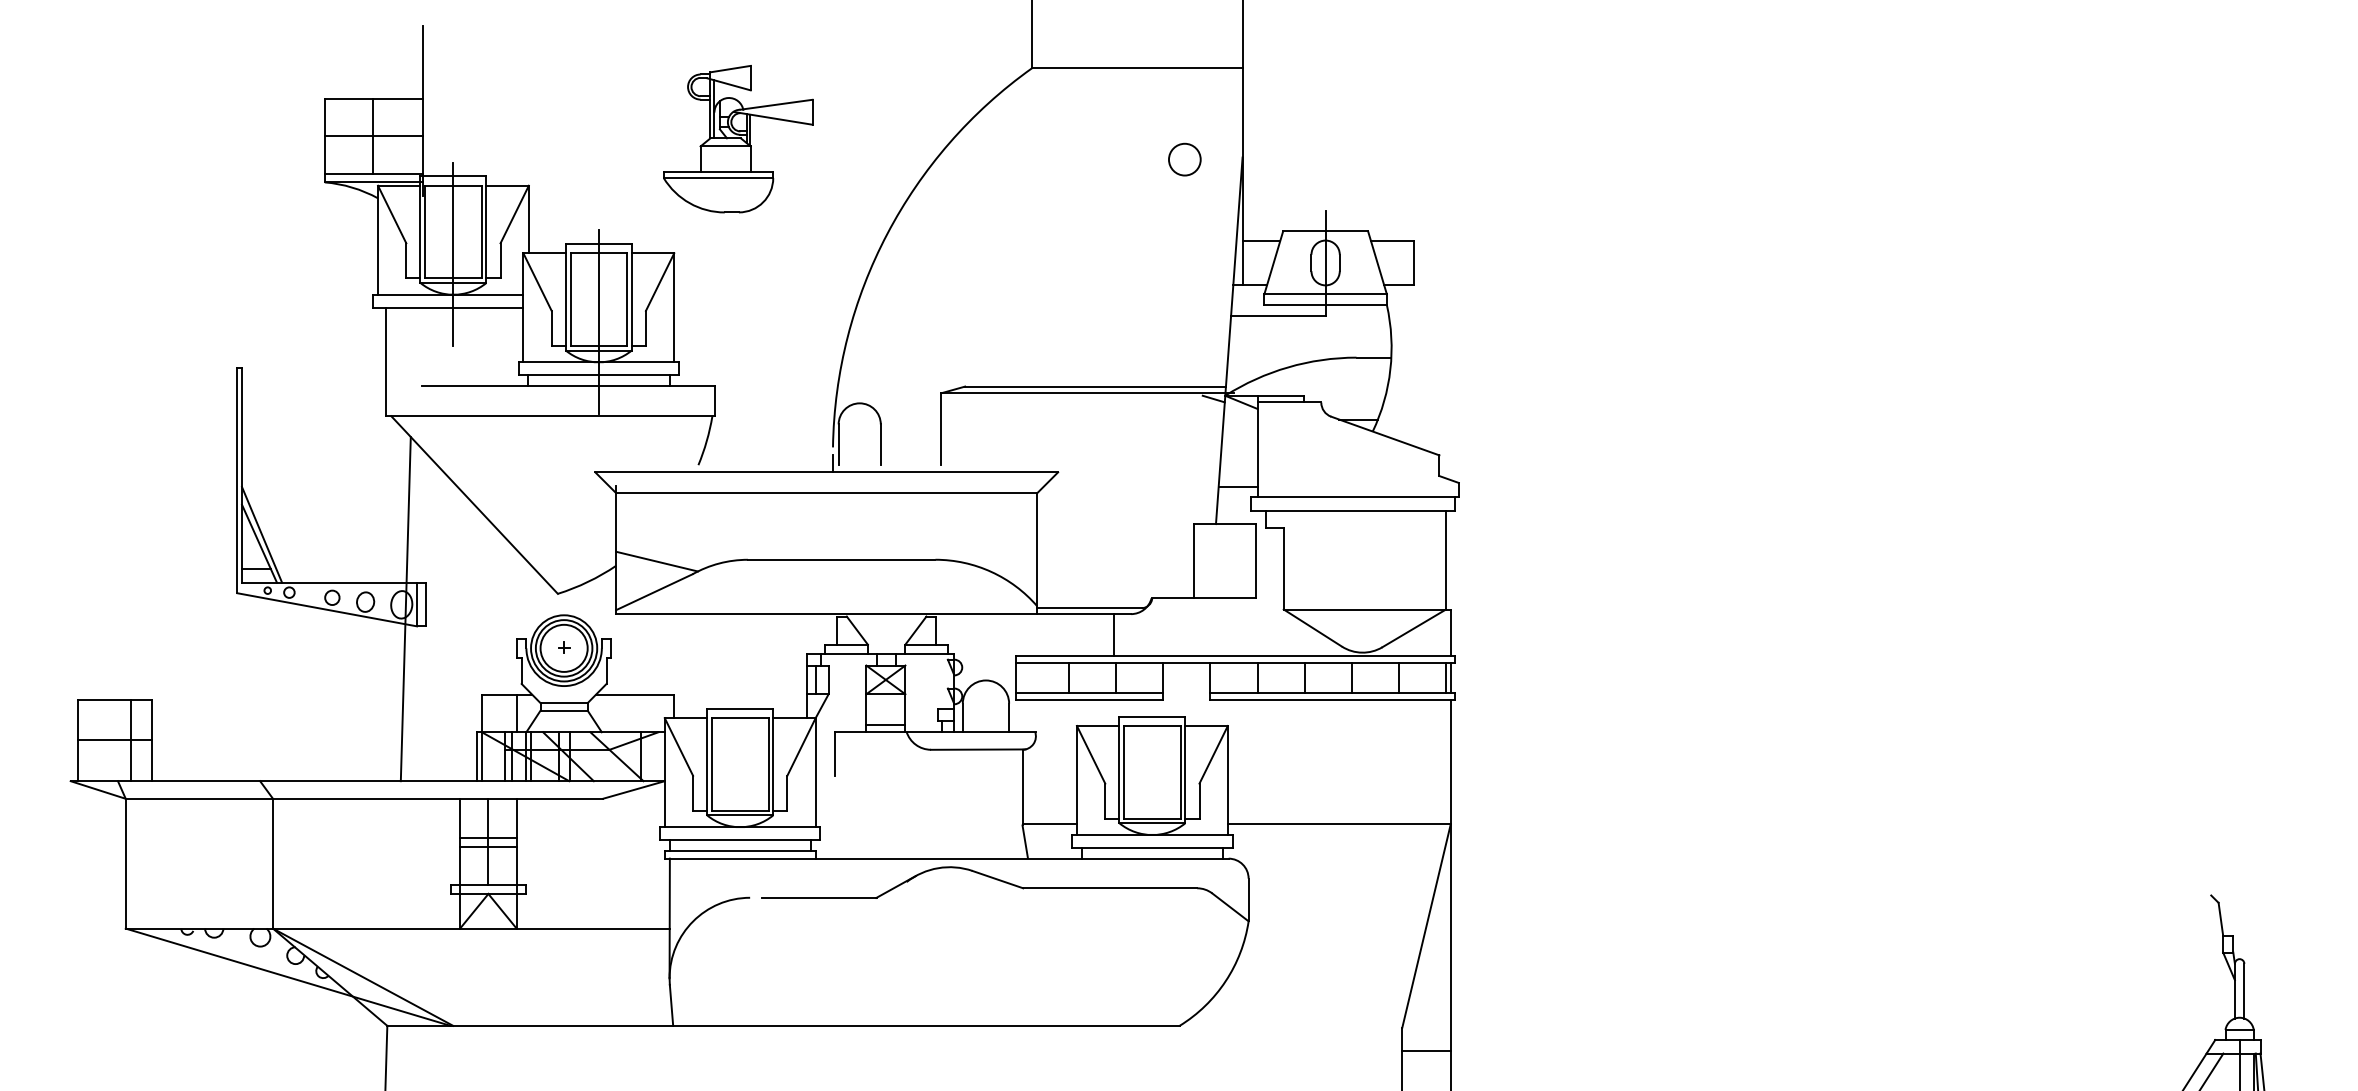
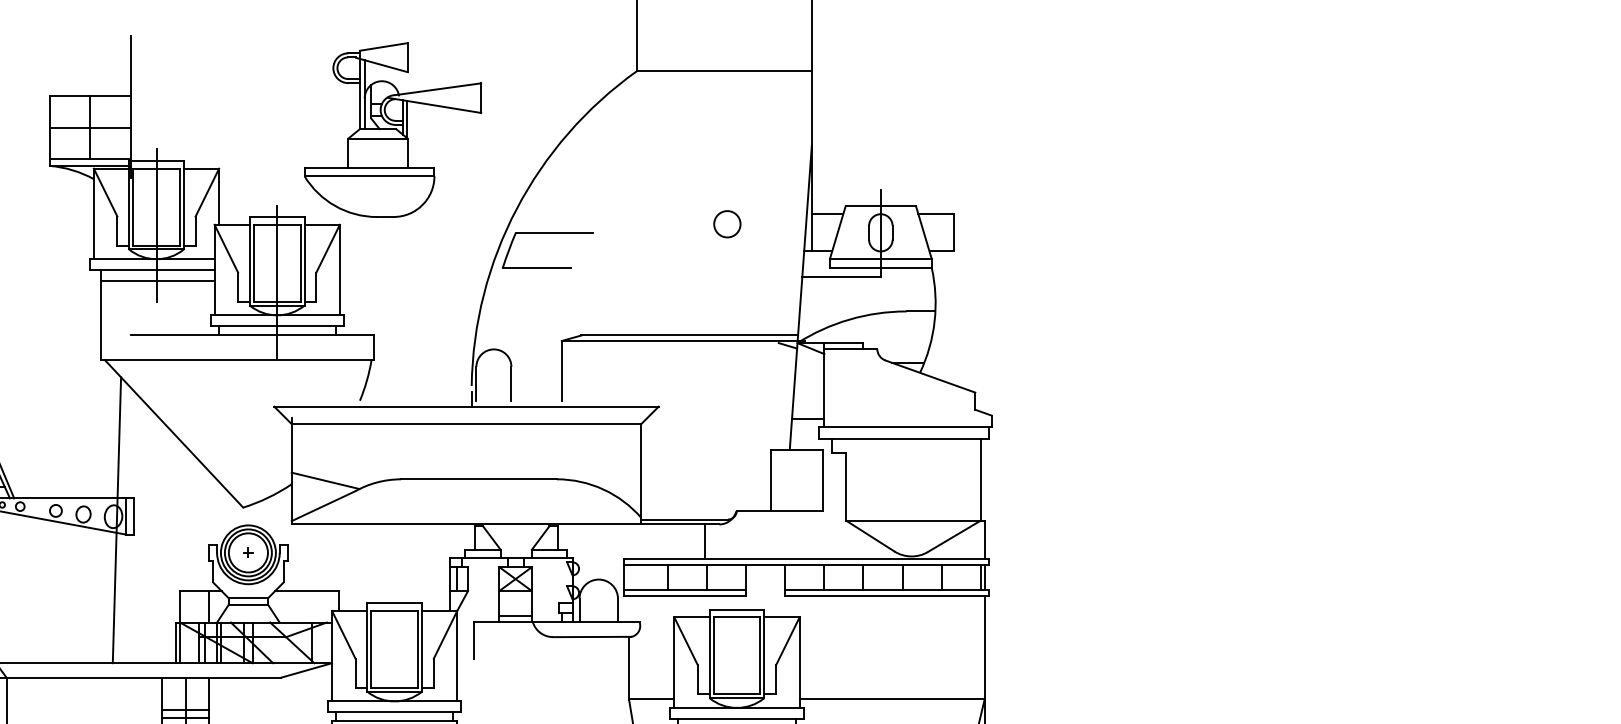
part: (738, 138) -> (393, 129), size x1.43
circle: (1184, 159) -> (727, 224), moved
part: (924, 263) -> (547, 233), added
line: (454, 320) -> (157, 280), added

